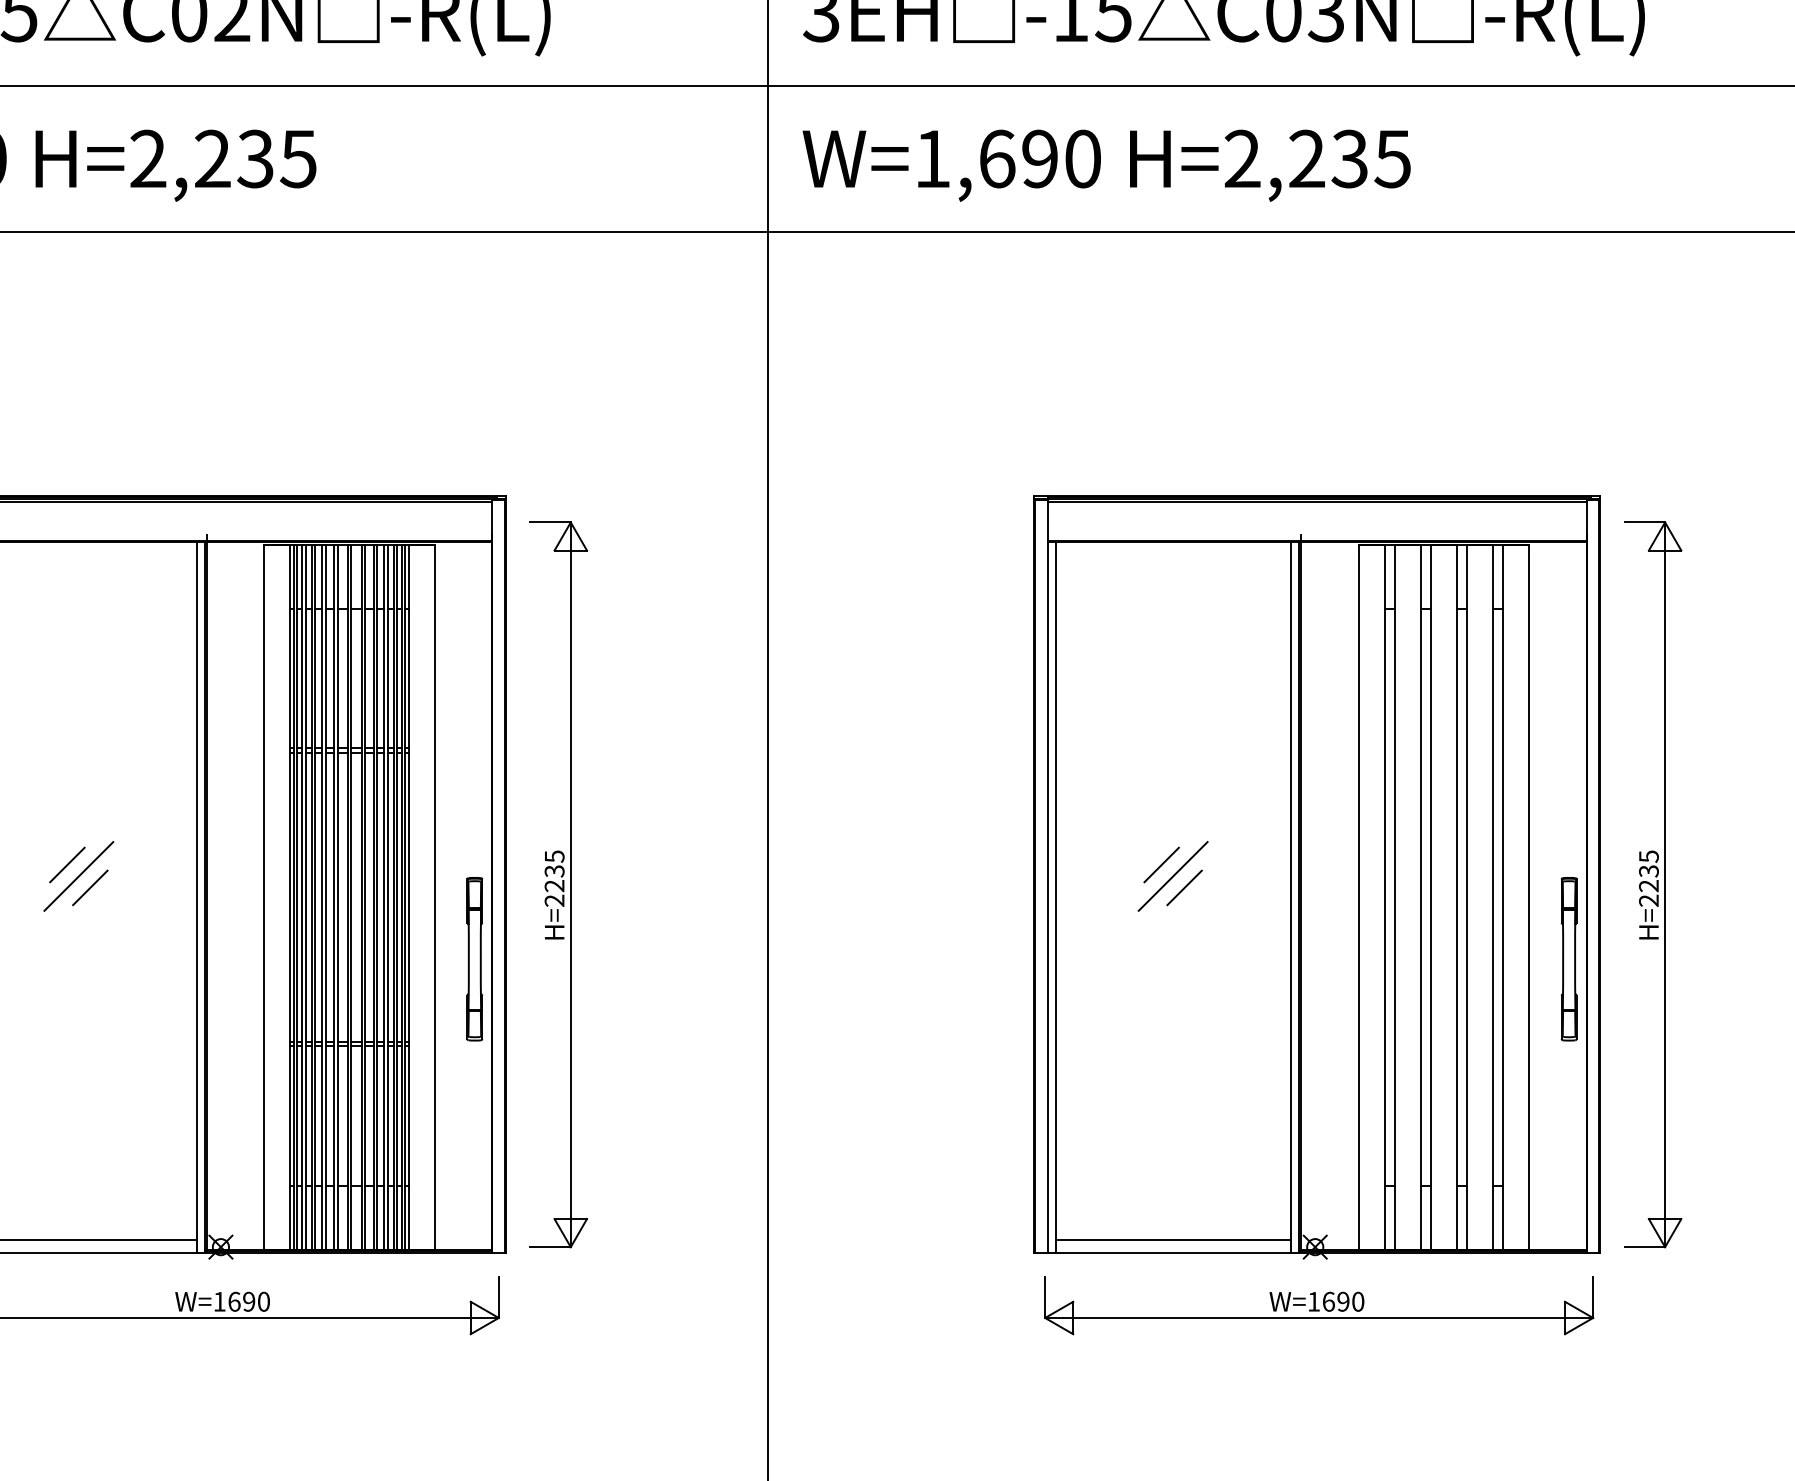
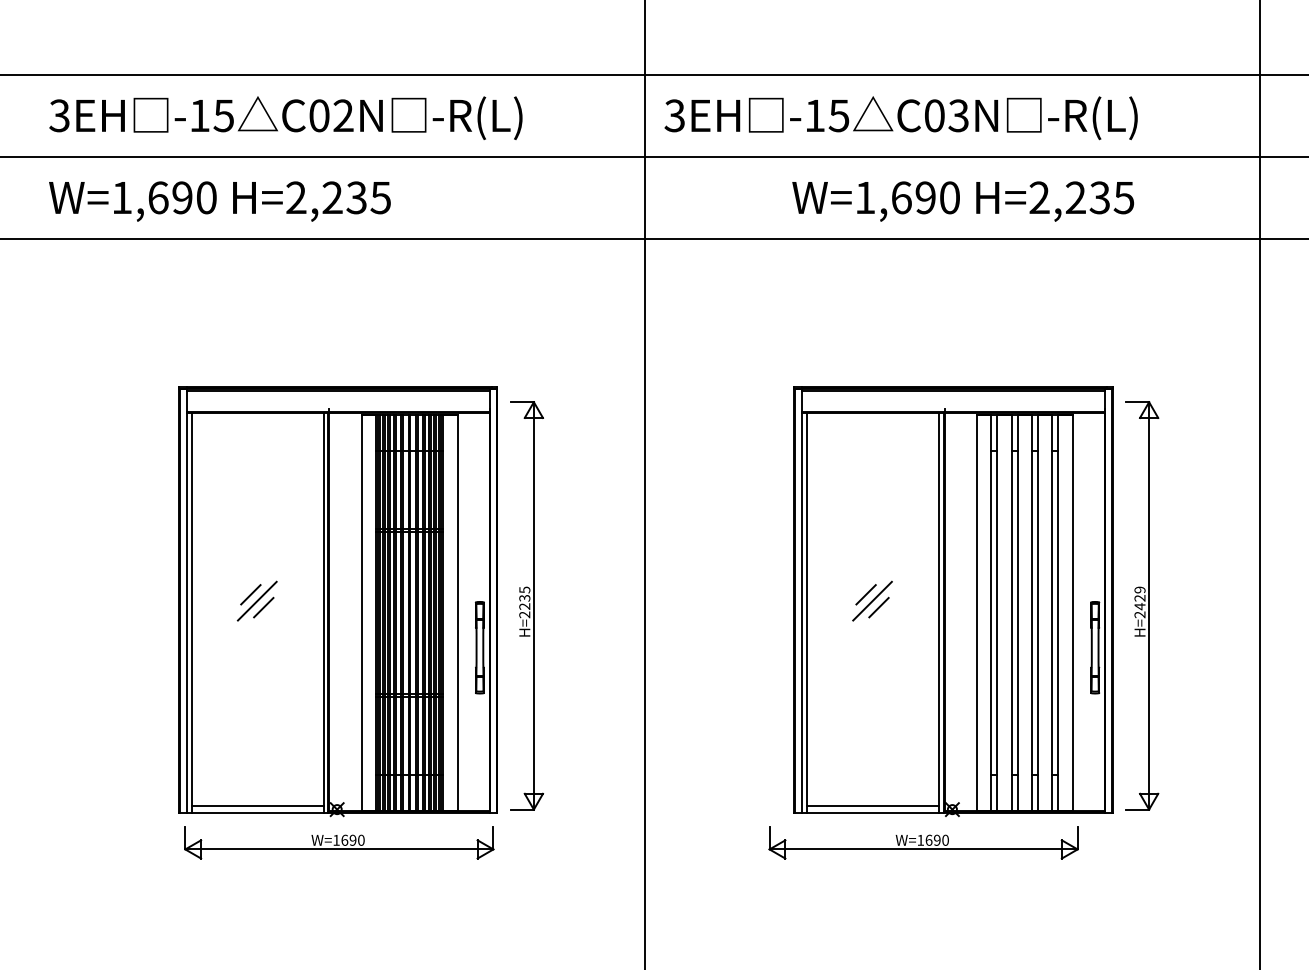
text: (1107, 165) -> (963, 201), moved
text: (1647, 871) -> (1139, 598), H=2235 -> H=2429
part: (1318, 1305) -> (923, 842), moved

